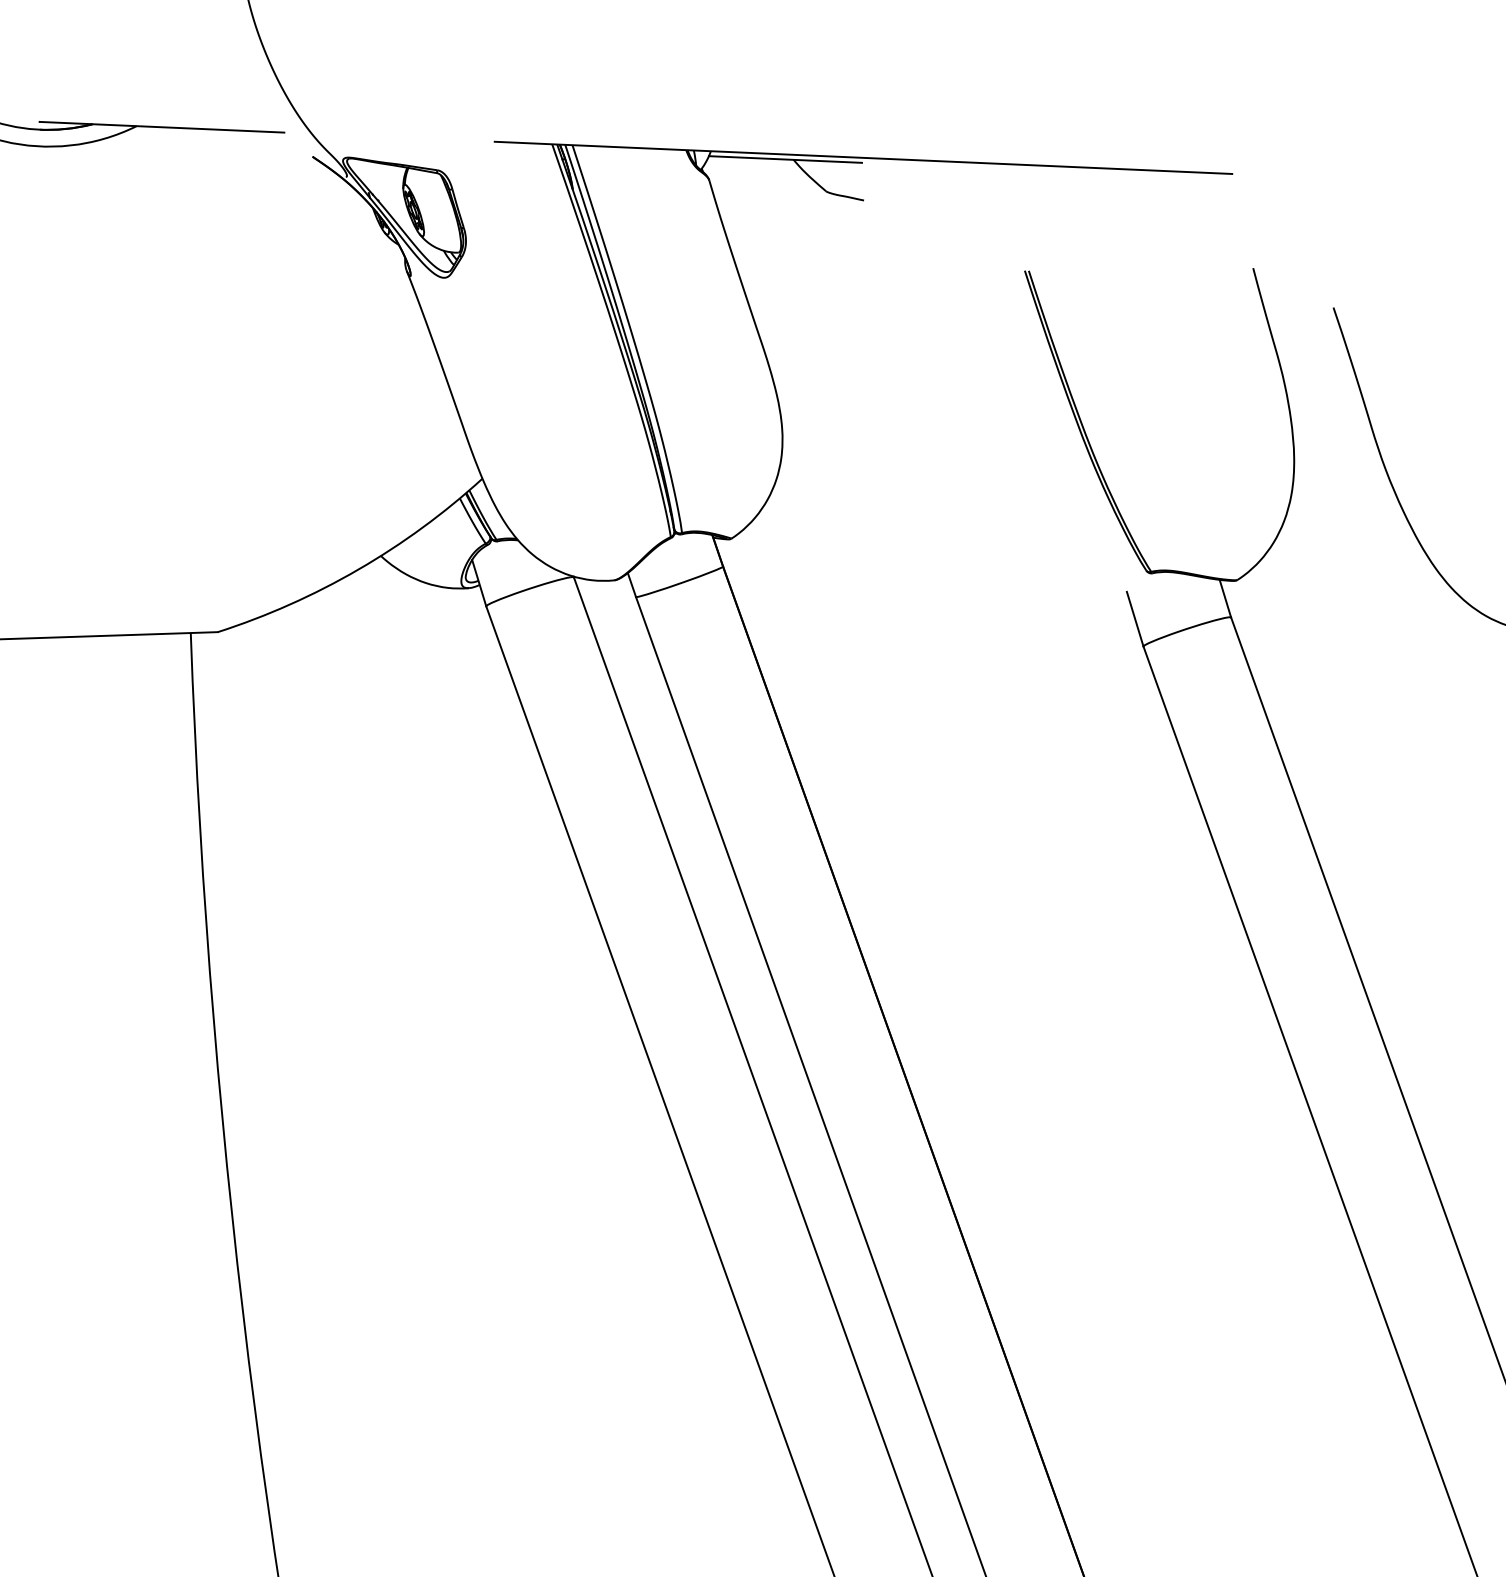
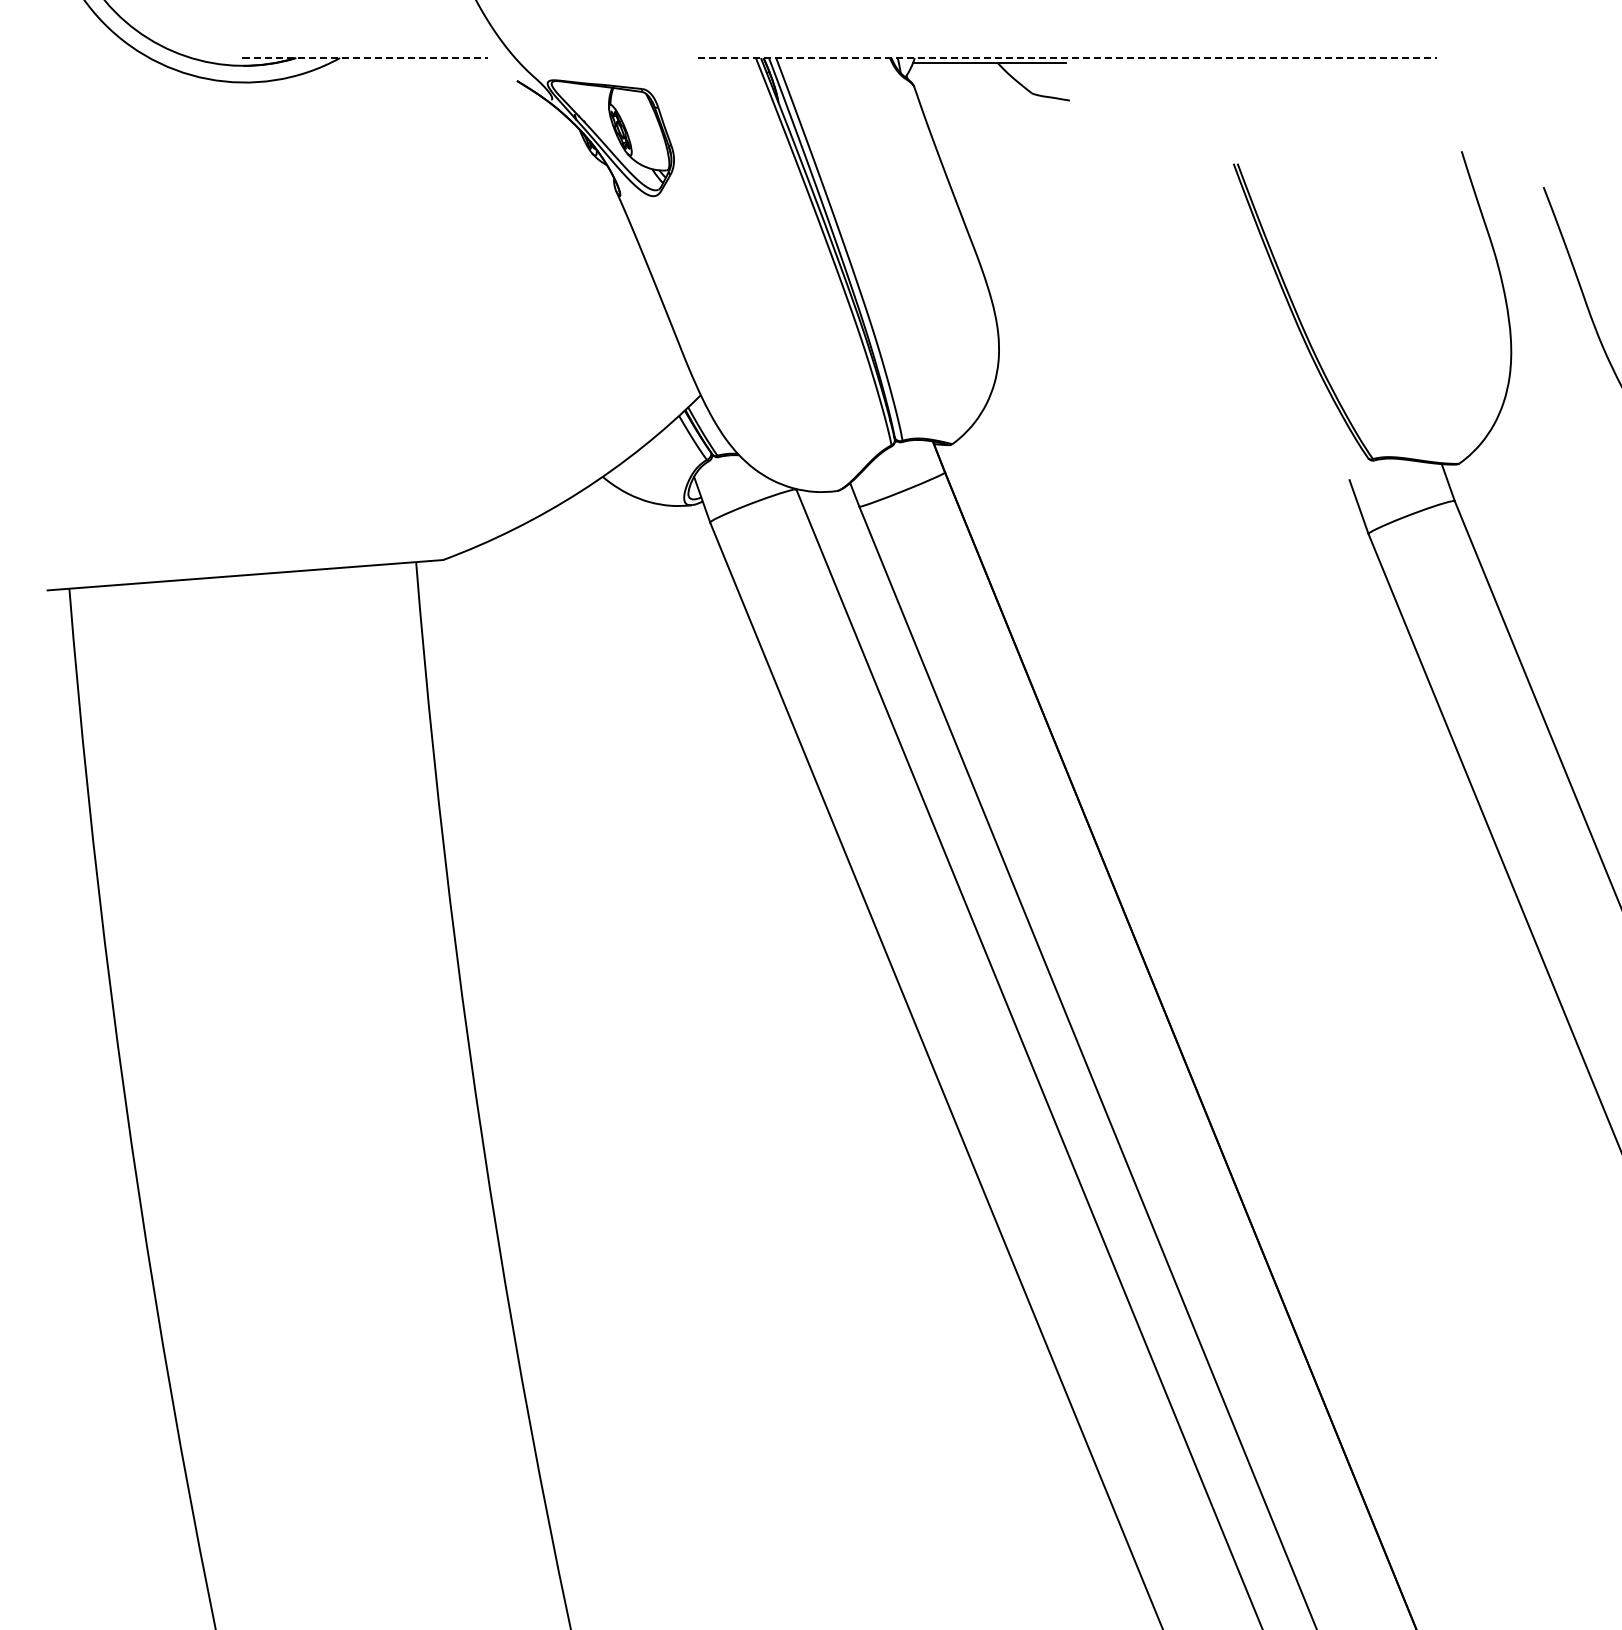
line: (162, 127) -> (365, 58), solid -> dashed
line: (863, 158) -> (1067, 58), solid -> dashed

